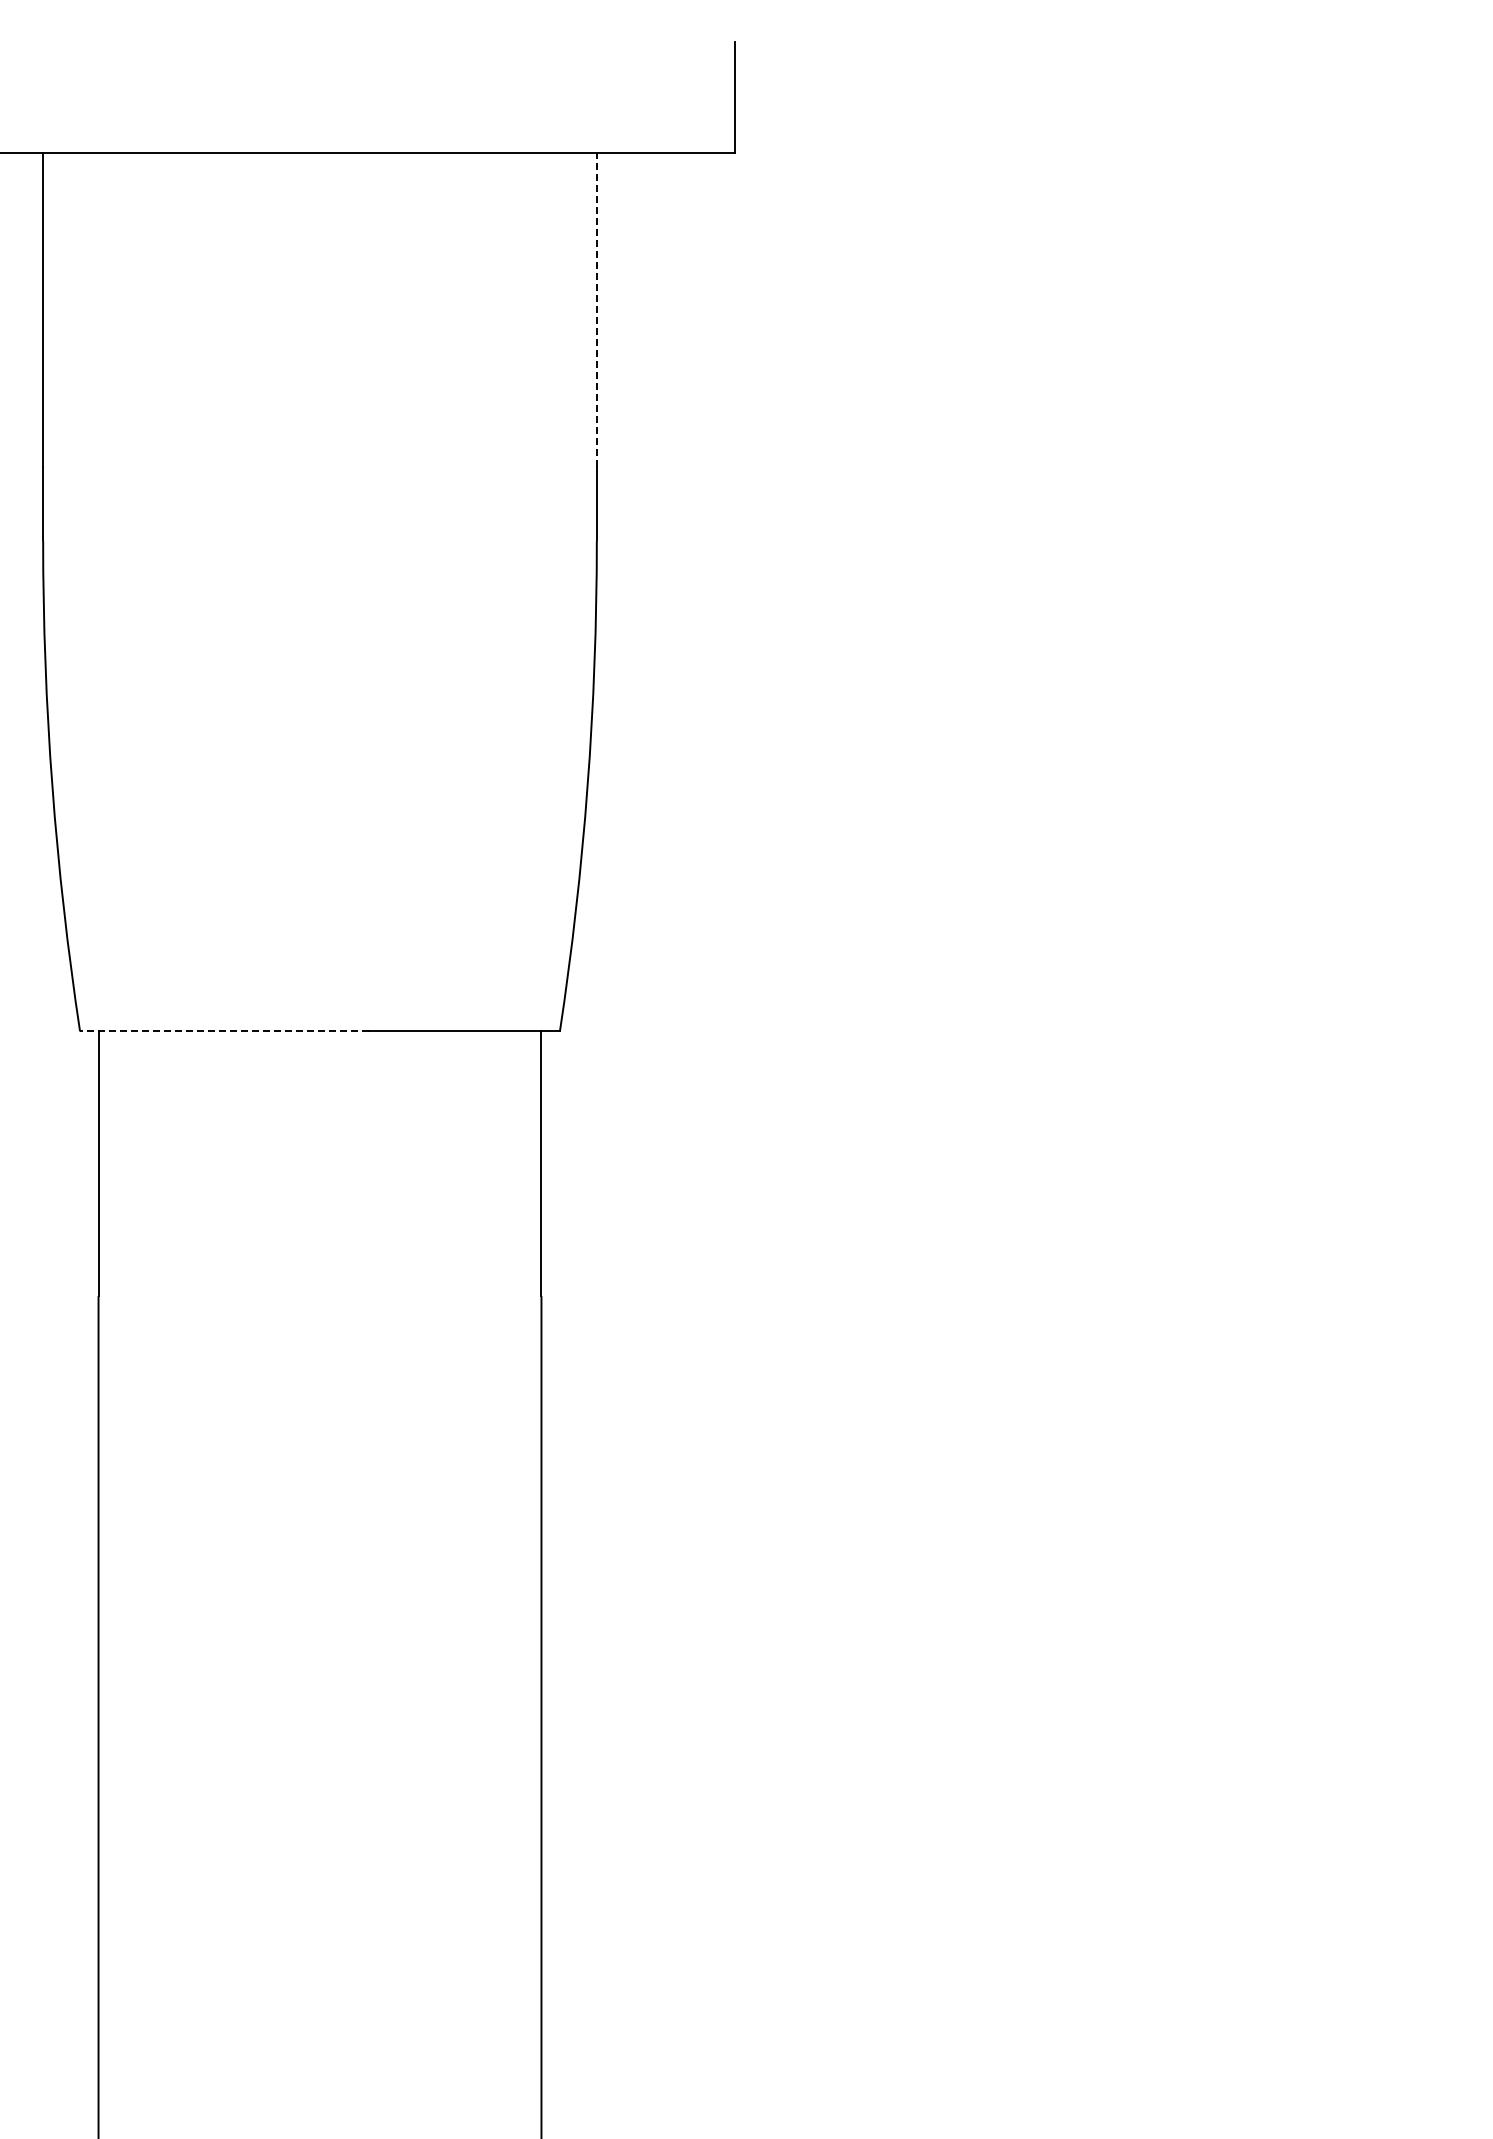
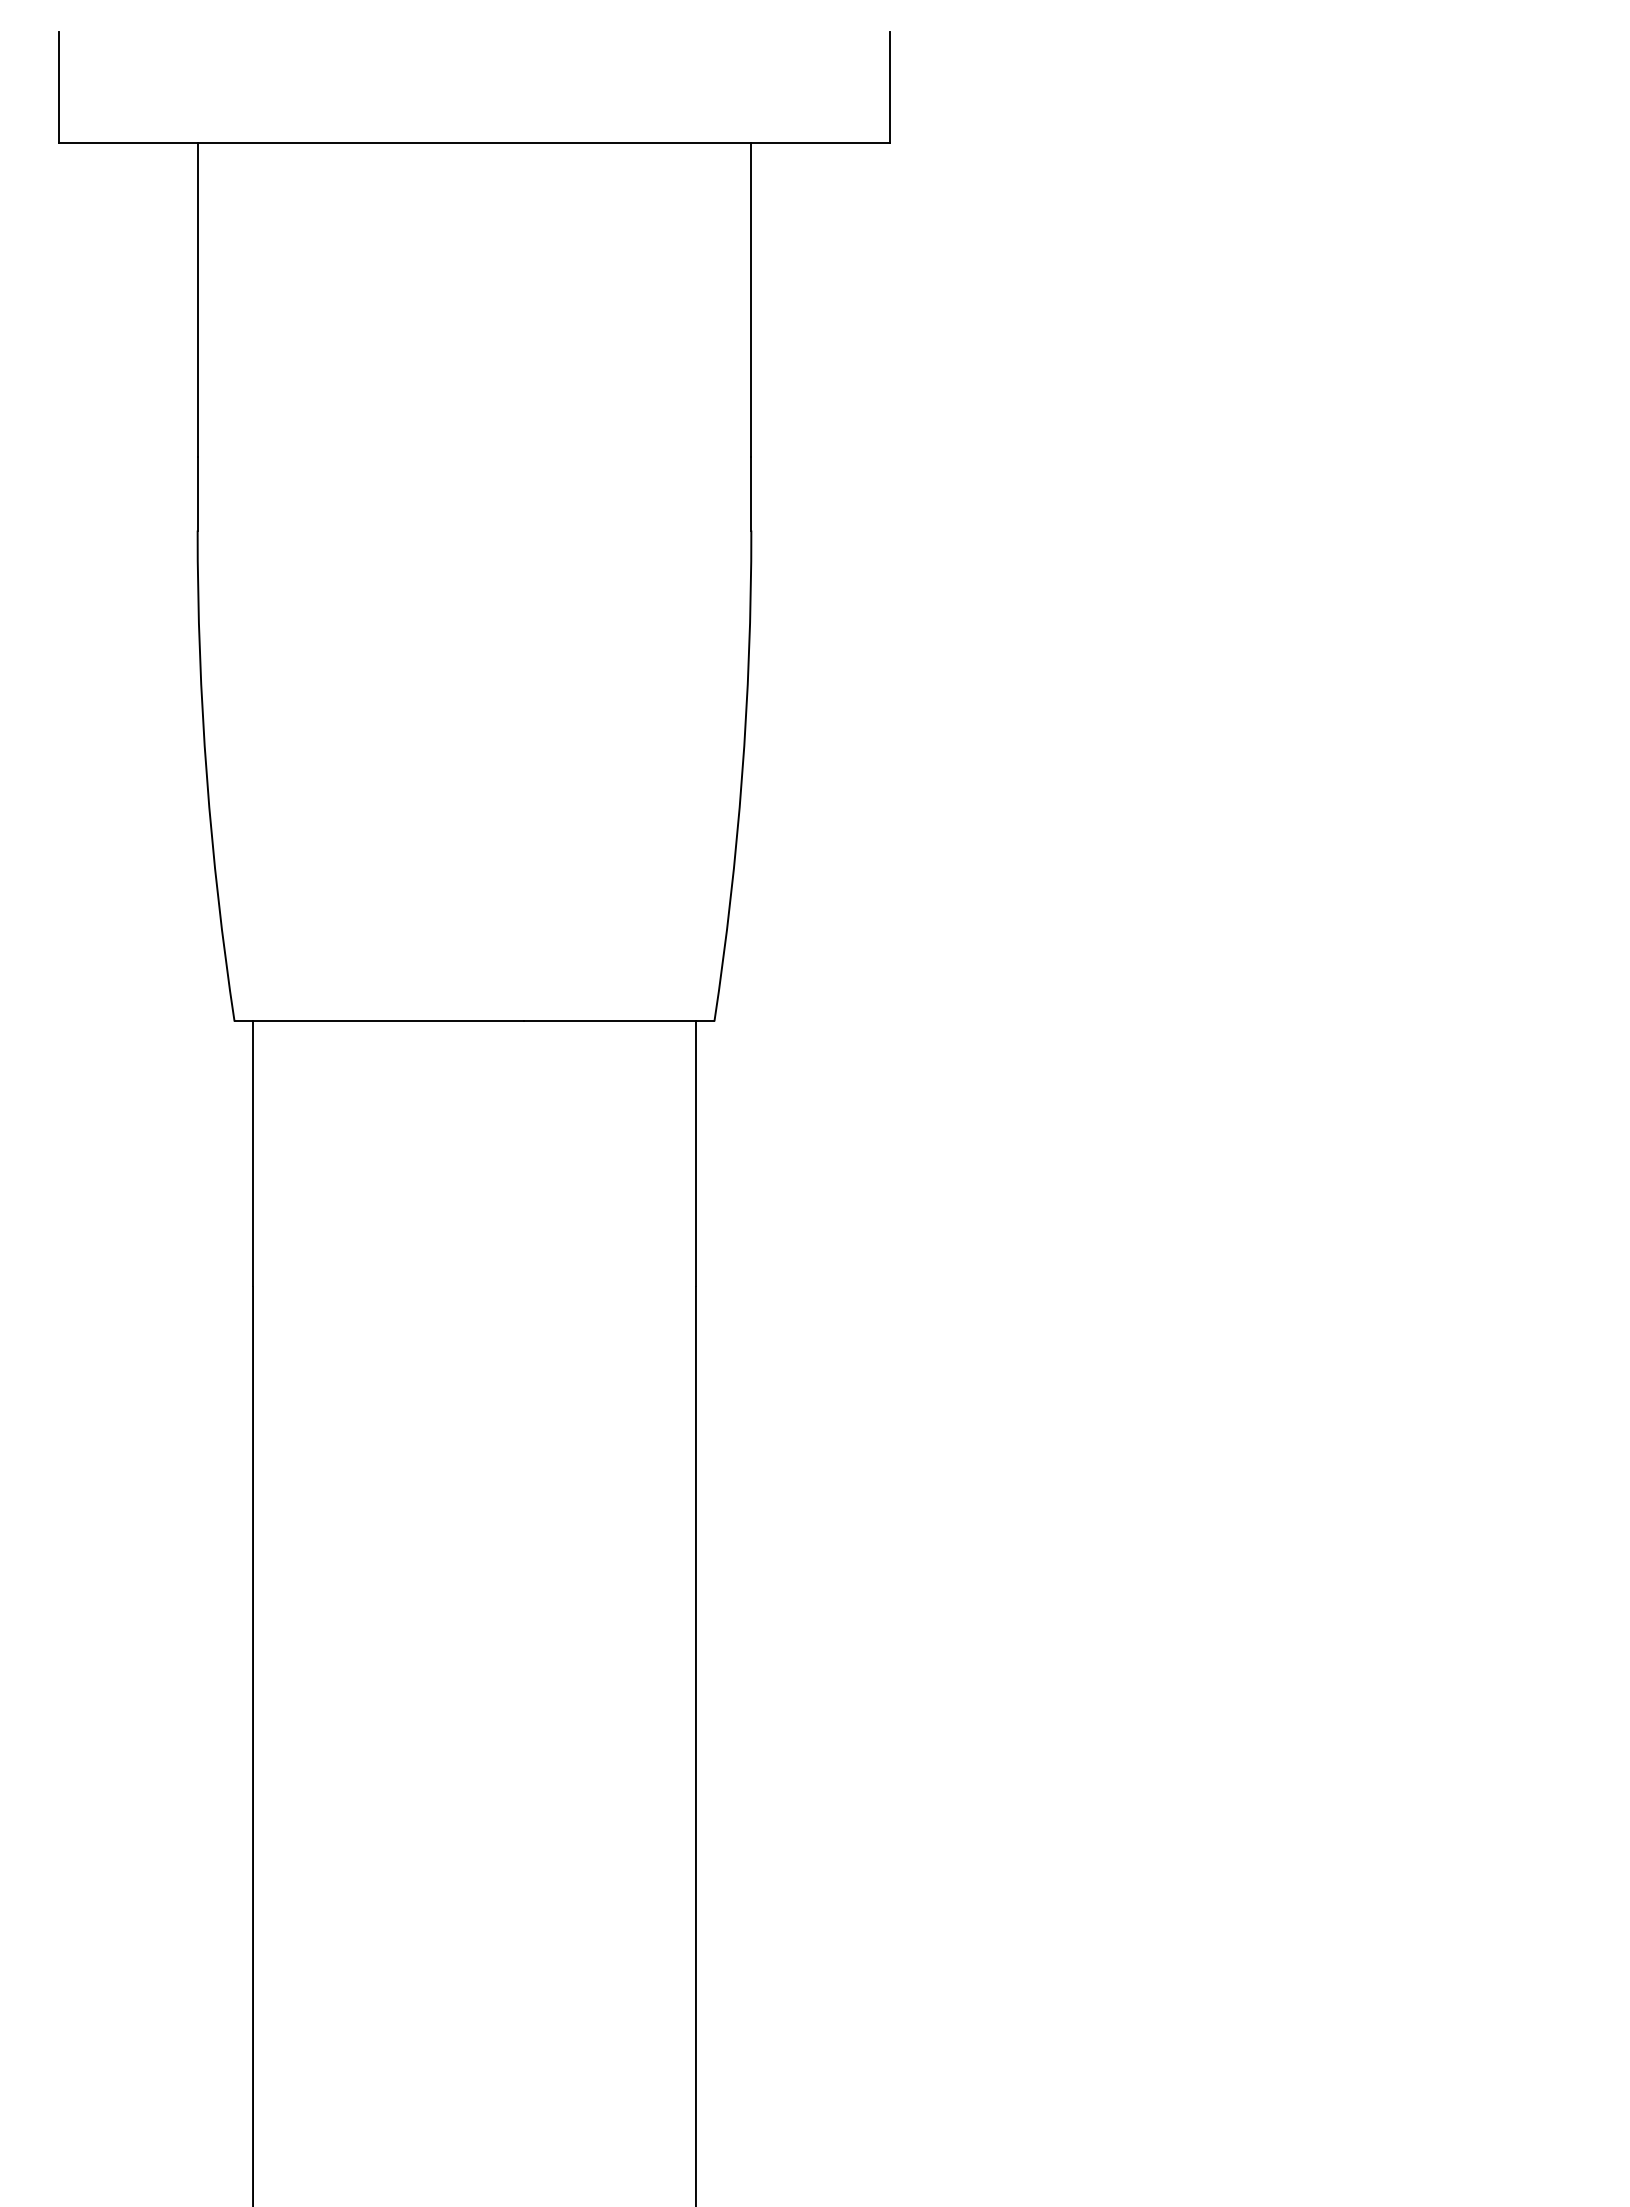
line: (597, 309) -> (751, 299), dashed -> solid
line: (225, 1031) -> (379, 1021), dashed -> solid

